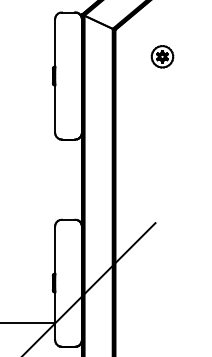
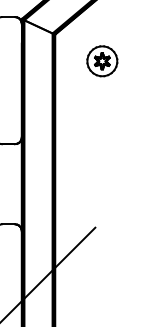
part: (162, 56) -> (102, 61), size x1.4

